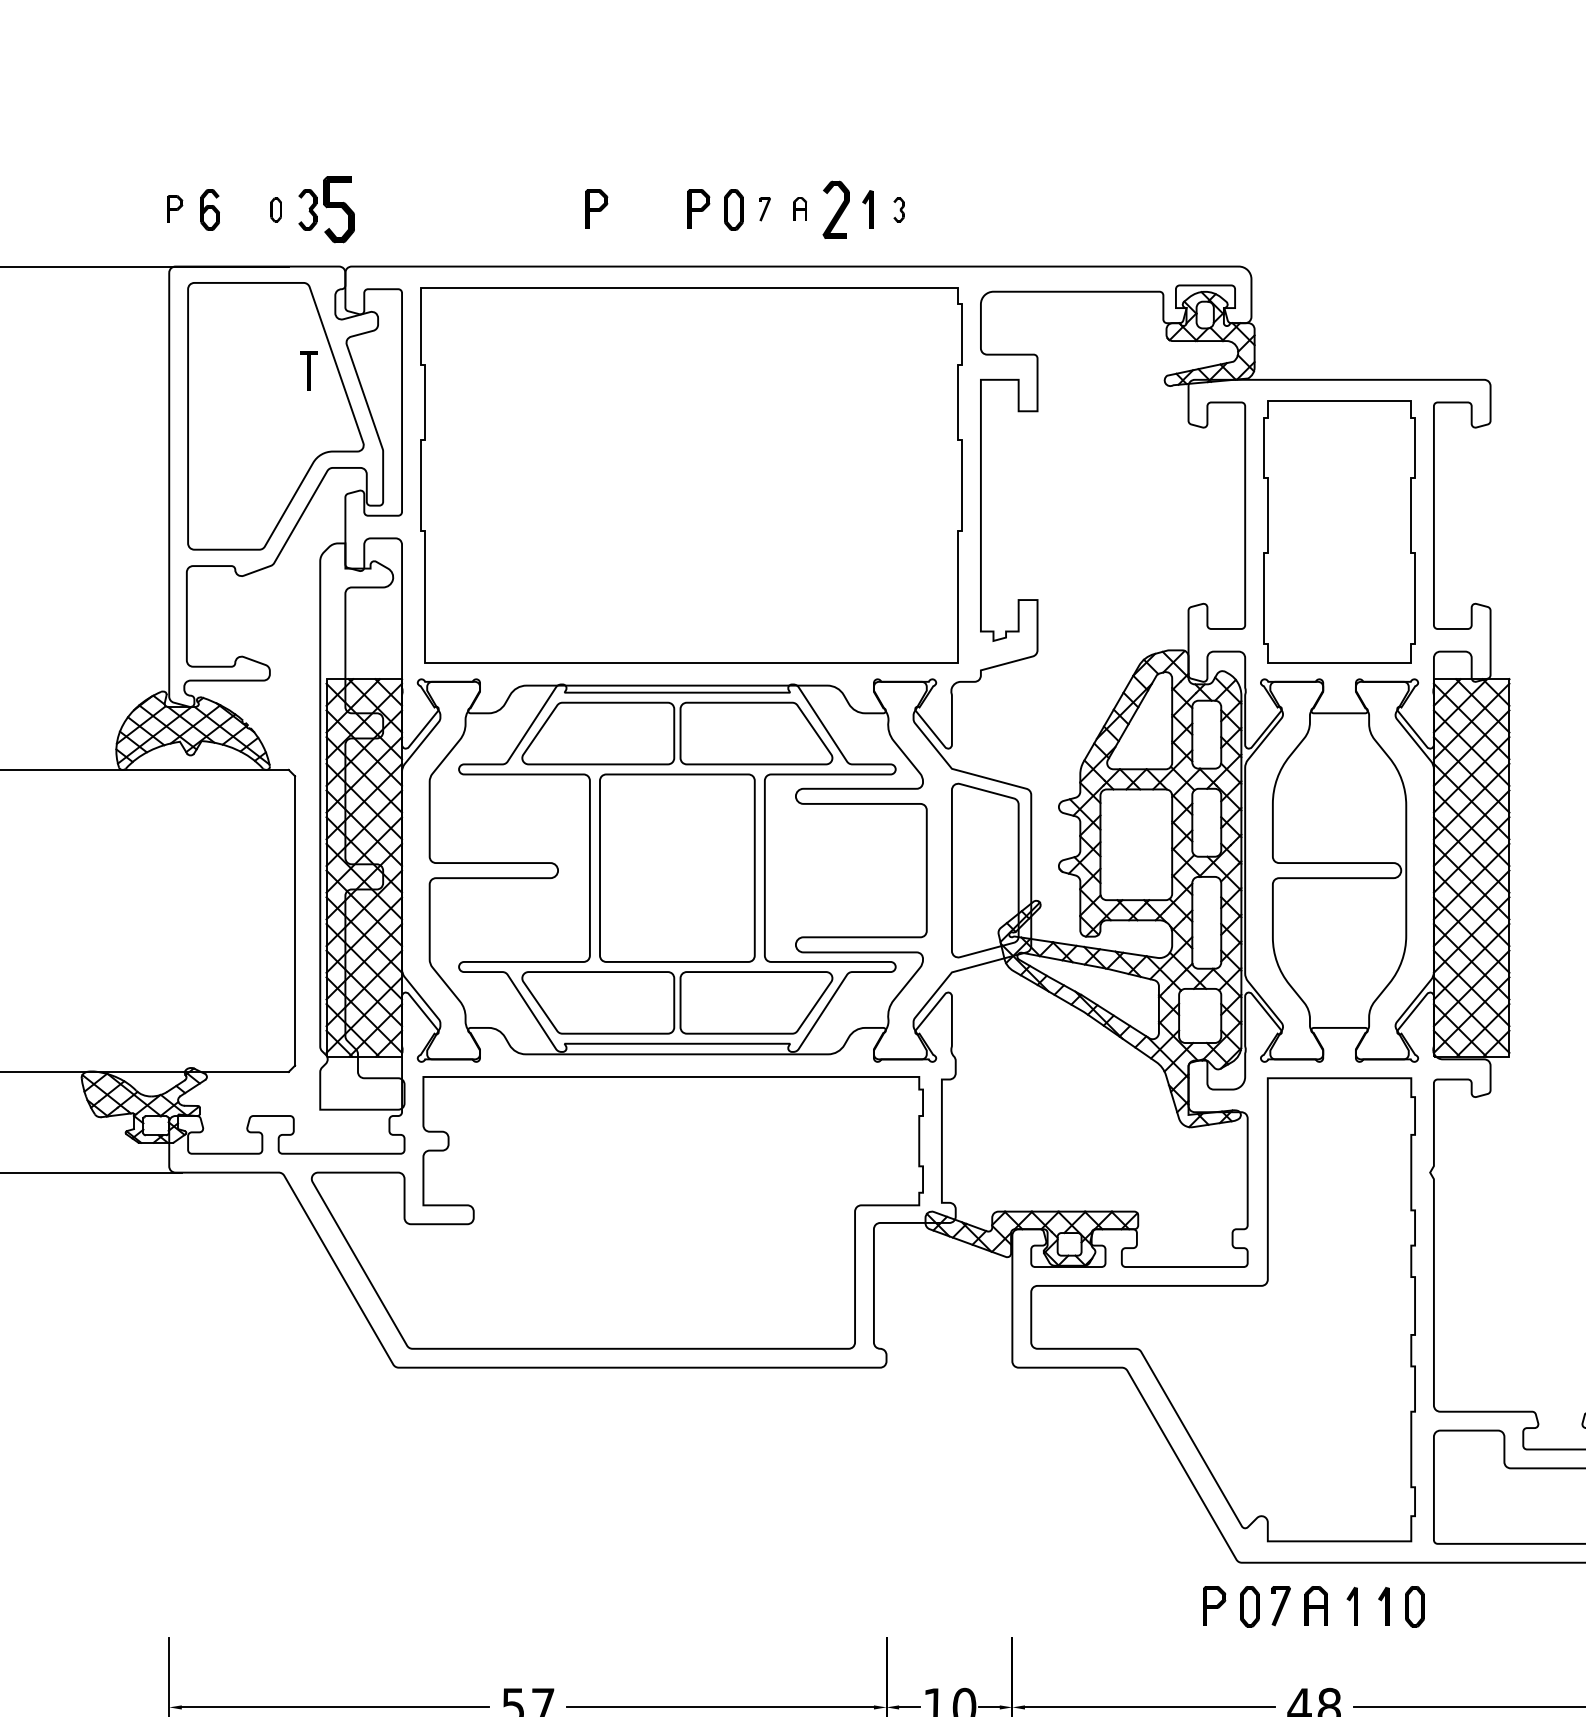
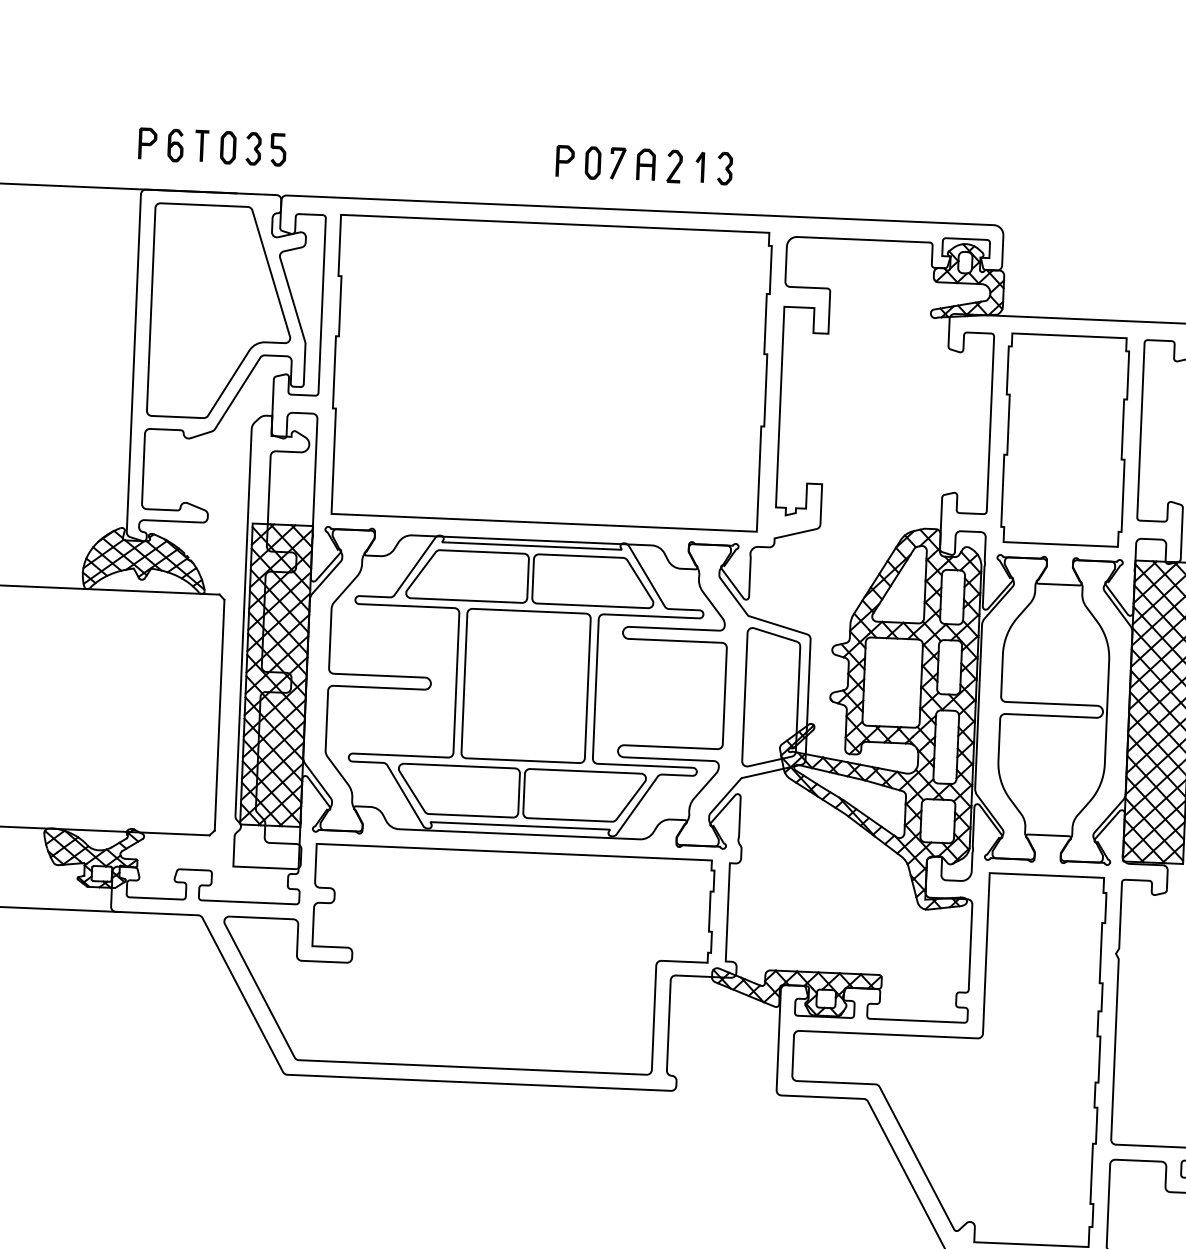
part: (175, 208) -> (148, 143), size x1.43
part: (596, 208) -> (483, 157), removed
part: (799, 208) -> (645, 164), size x1.67
part: (275, 209) -> (227, 147), size x1.67
part: (338, 209) -> (277, 149), size x0.62
part: (764, 209) -> (617, 163), size x1.67
part: (835, 209) -> (674, 166), size x0.71
part: (898, 209) -> (724, 168), size x1.67
part: (308, 370) -> (201, 145), moved

